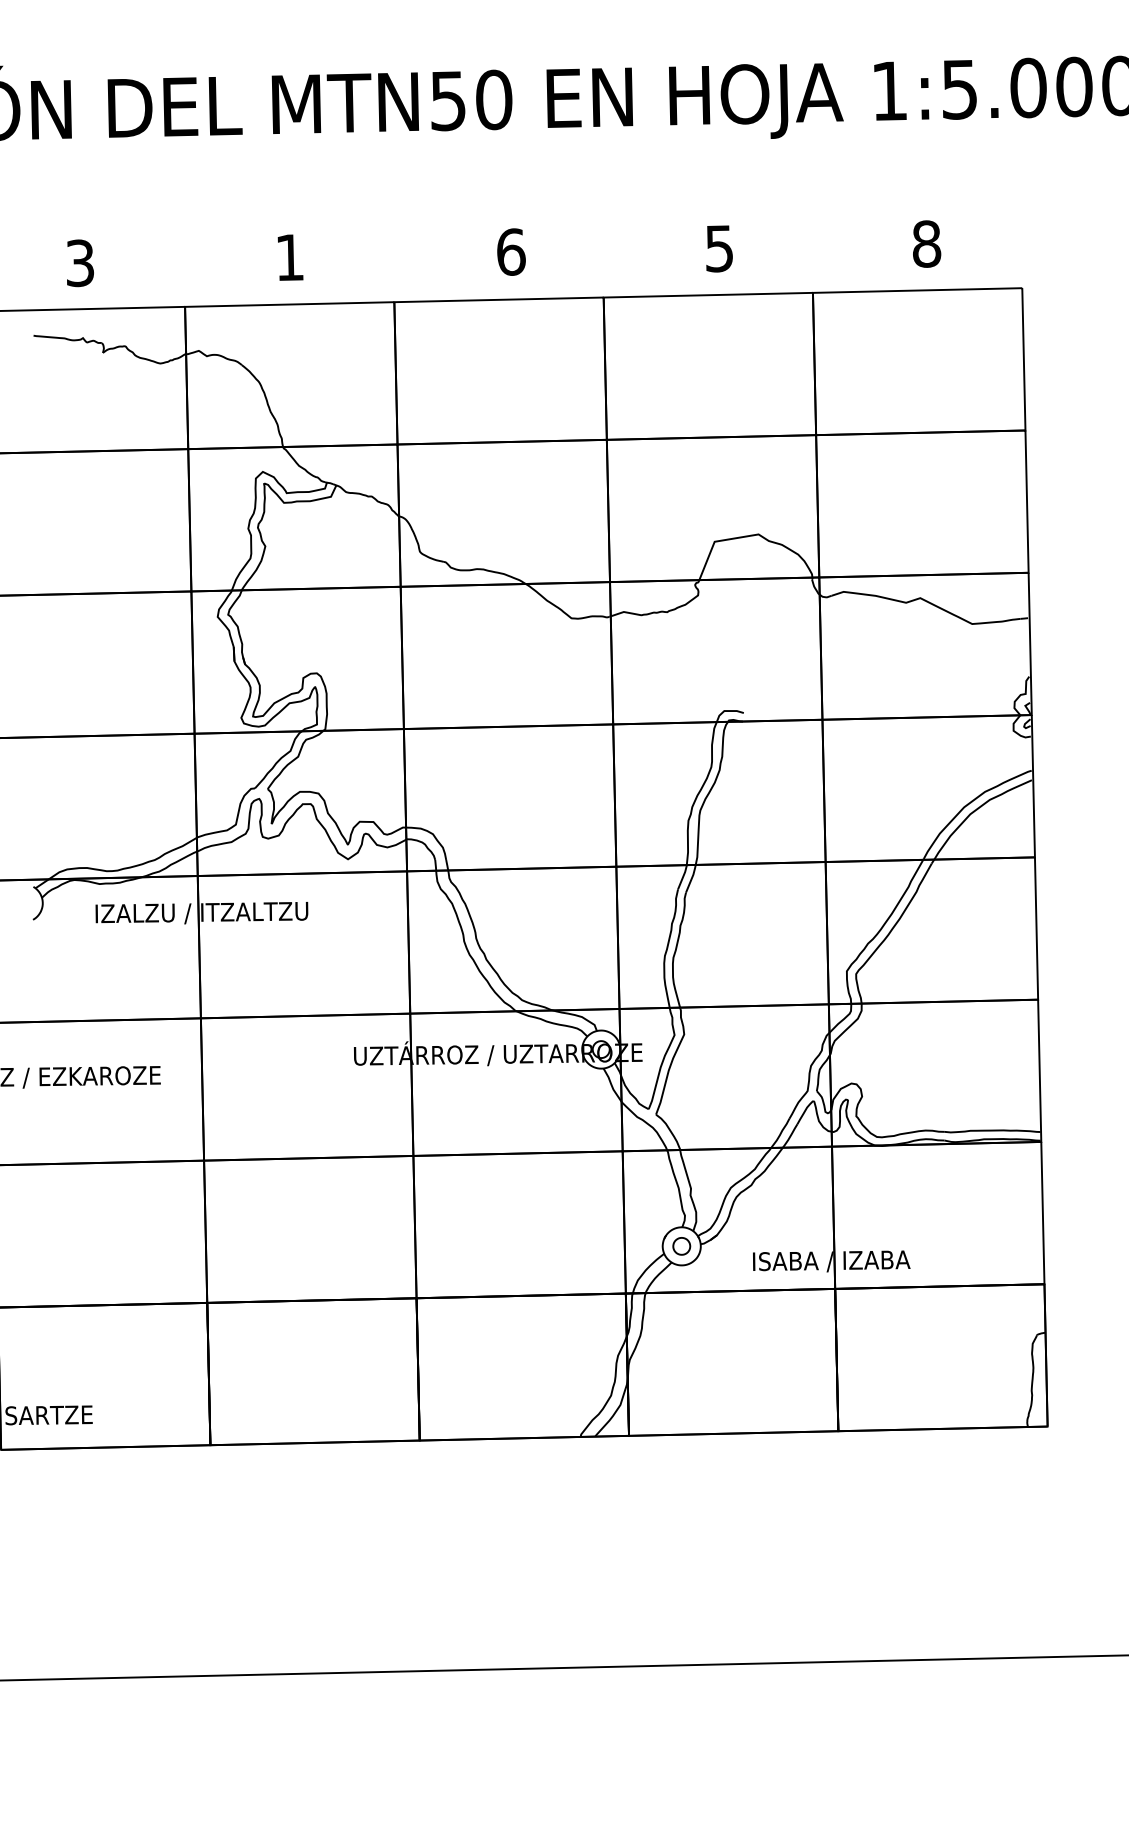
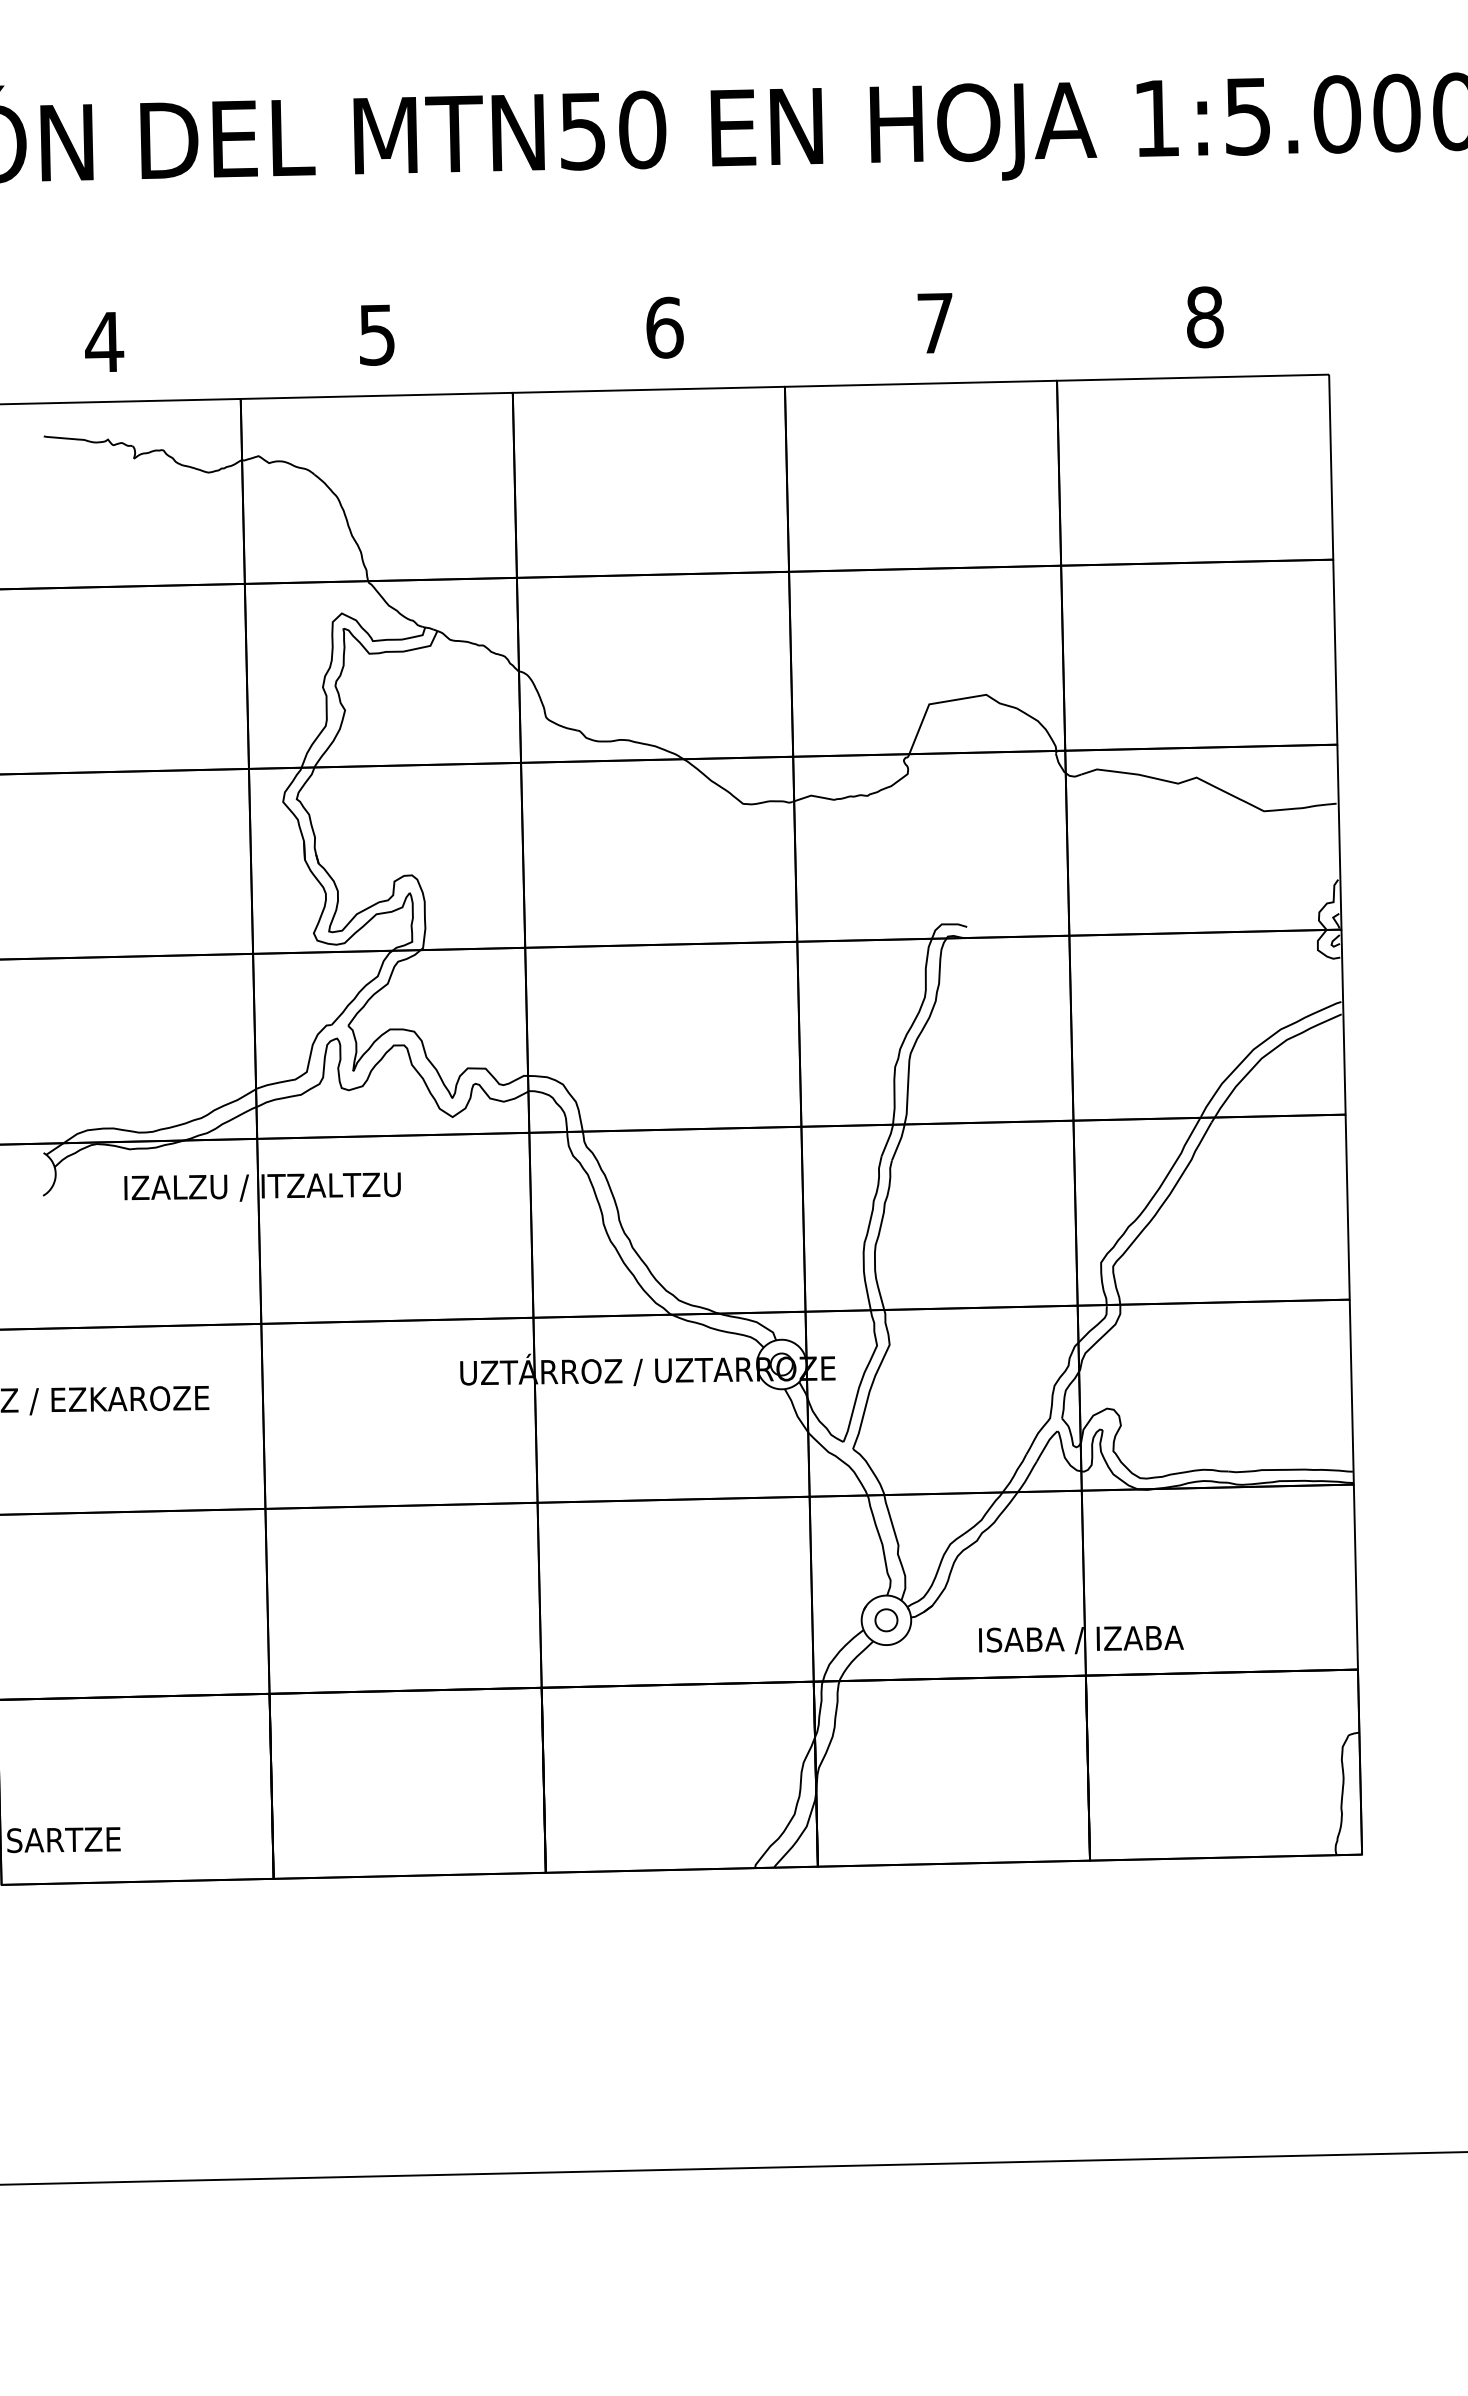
text: (718, 248) -> (934, 323), 5 -> 7
text: (290, 257) -> (377, 334), 1 -> 5
text: (80, 263) -> (104, 342), 3 -> 4

